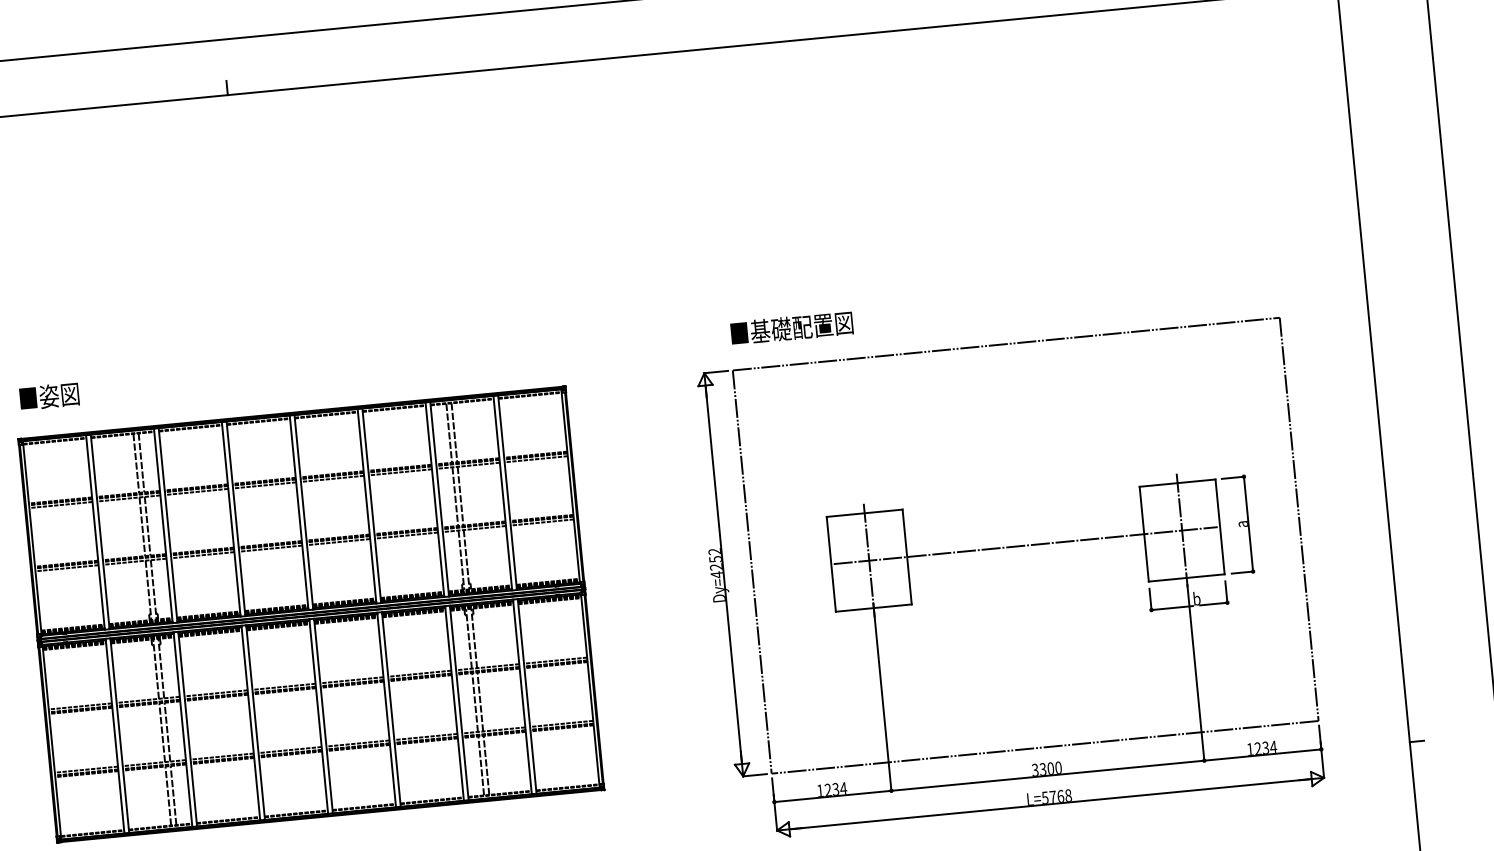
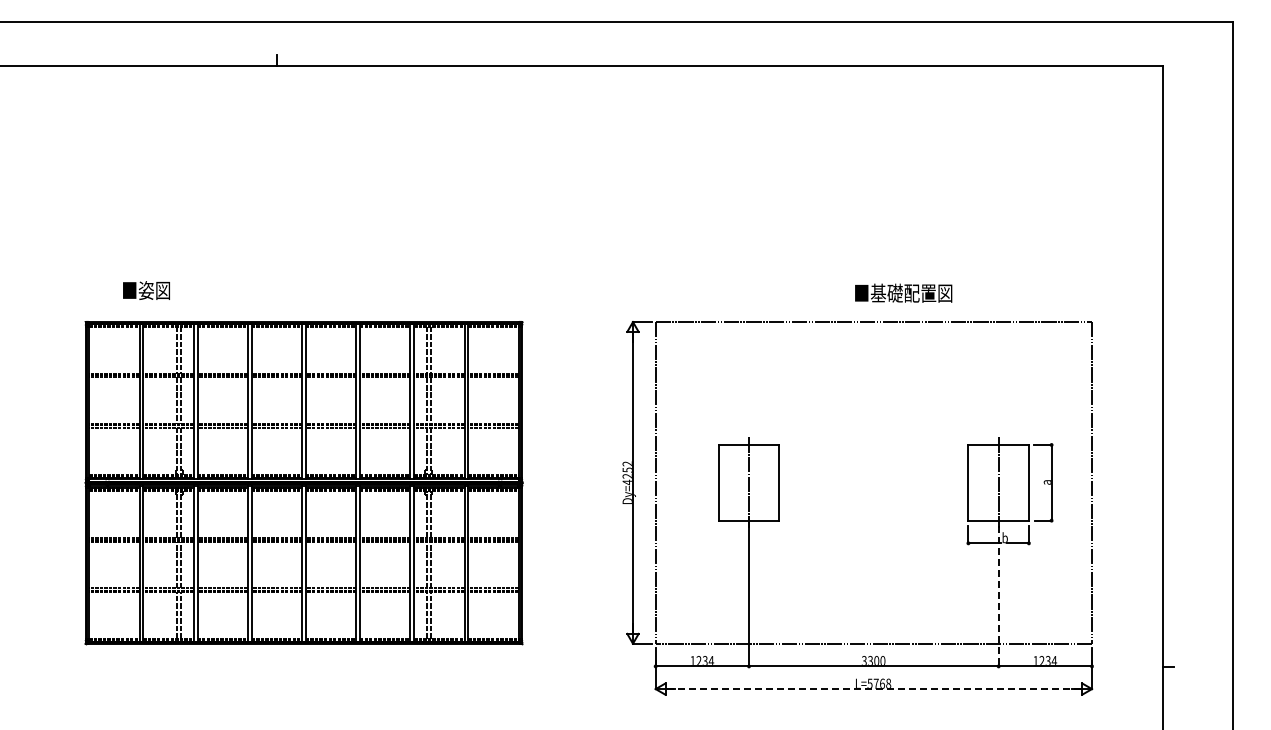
text: (791, 327) -> (903, 292), moved
text: (49, 396) -> (146, 290), moved
line: (1025, 545) -> (873, 482), removed
line: (1195, 673) -> (998, 596), solid -> dashed
line: (1050, 804) -> (873, 689), solid -> dashed

